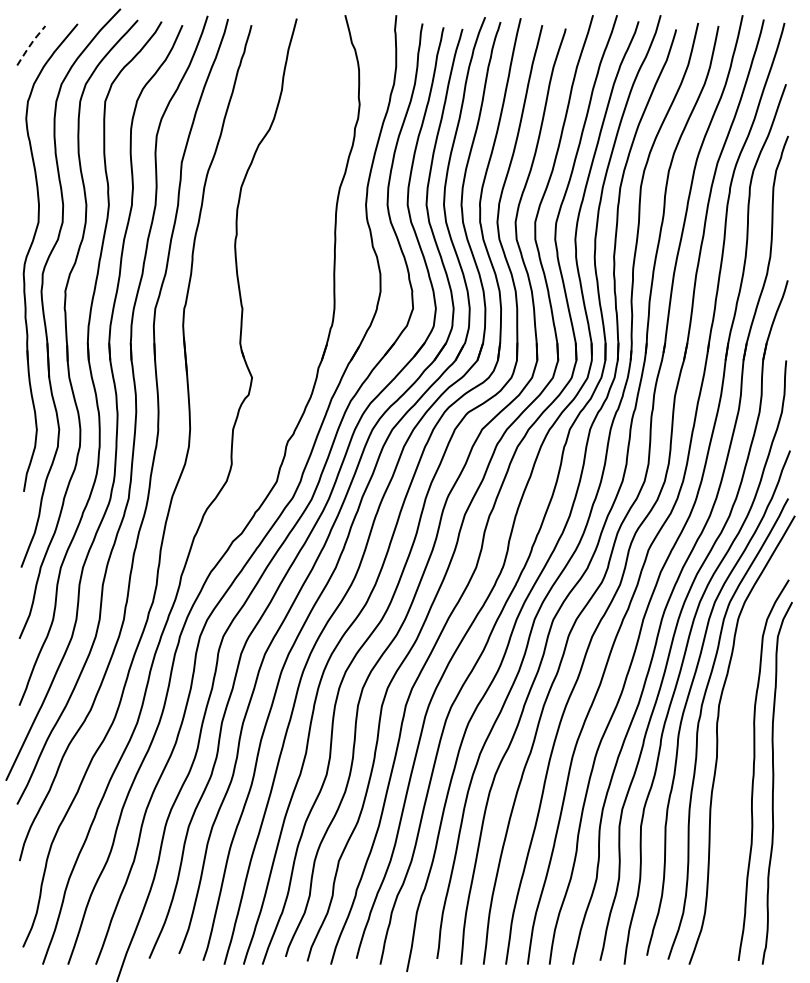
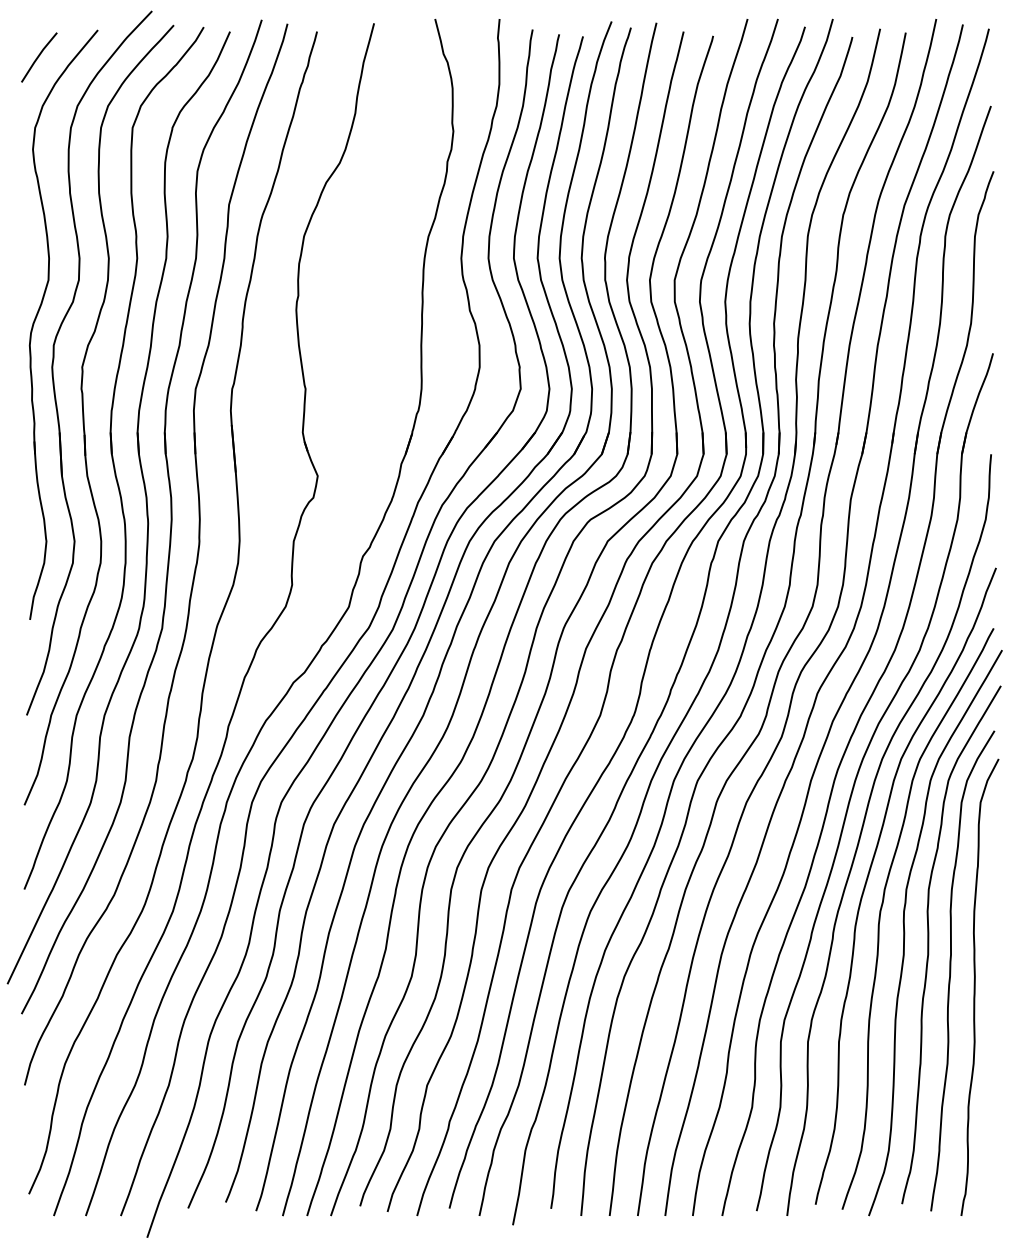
line: (30, 44) -> (38, 55), dashed -> solid
curve: (737, 749) -> (929, 944), added

